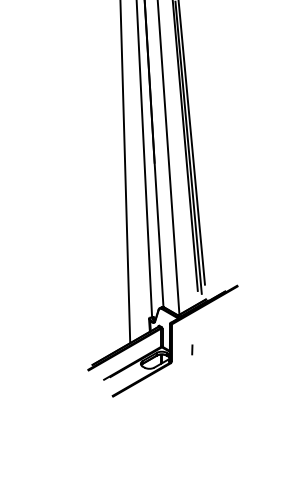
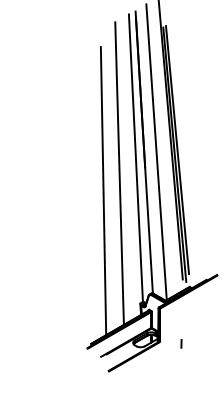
line: (106, 189) -> (103, 191), added
line: (192, 349) -> (181, 343), moved

